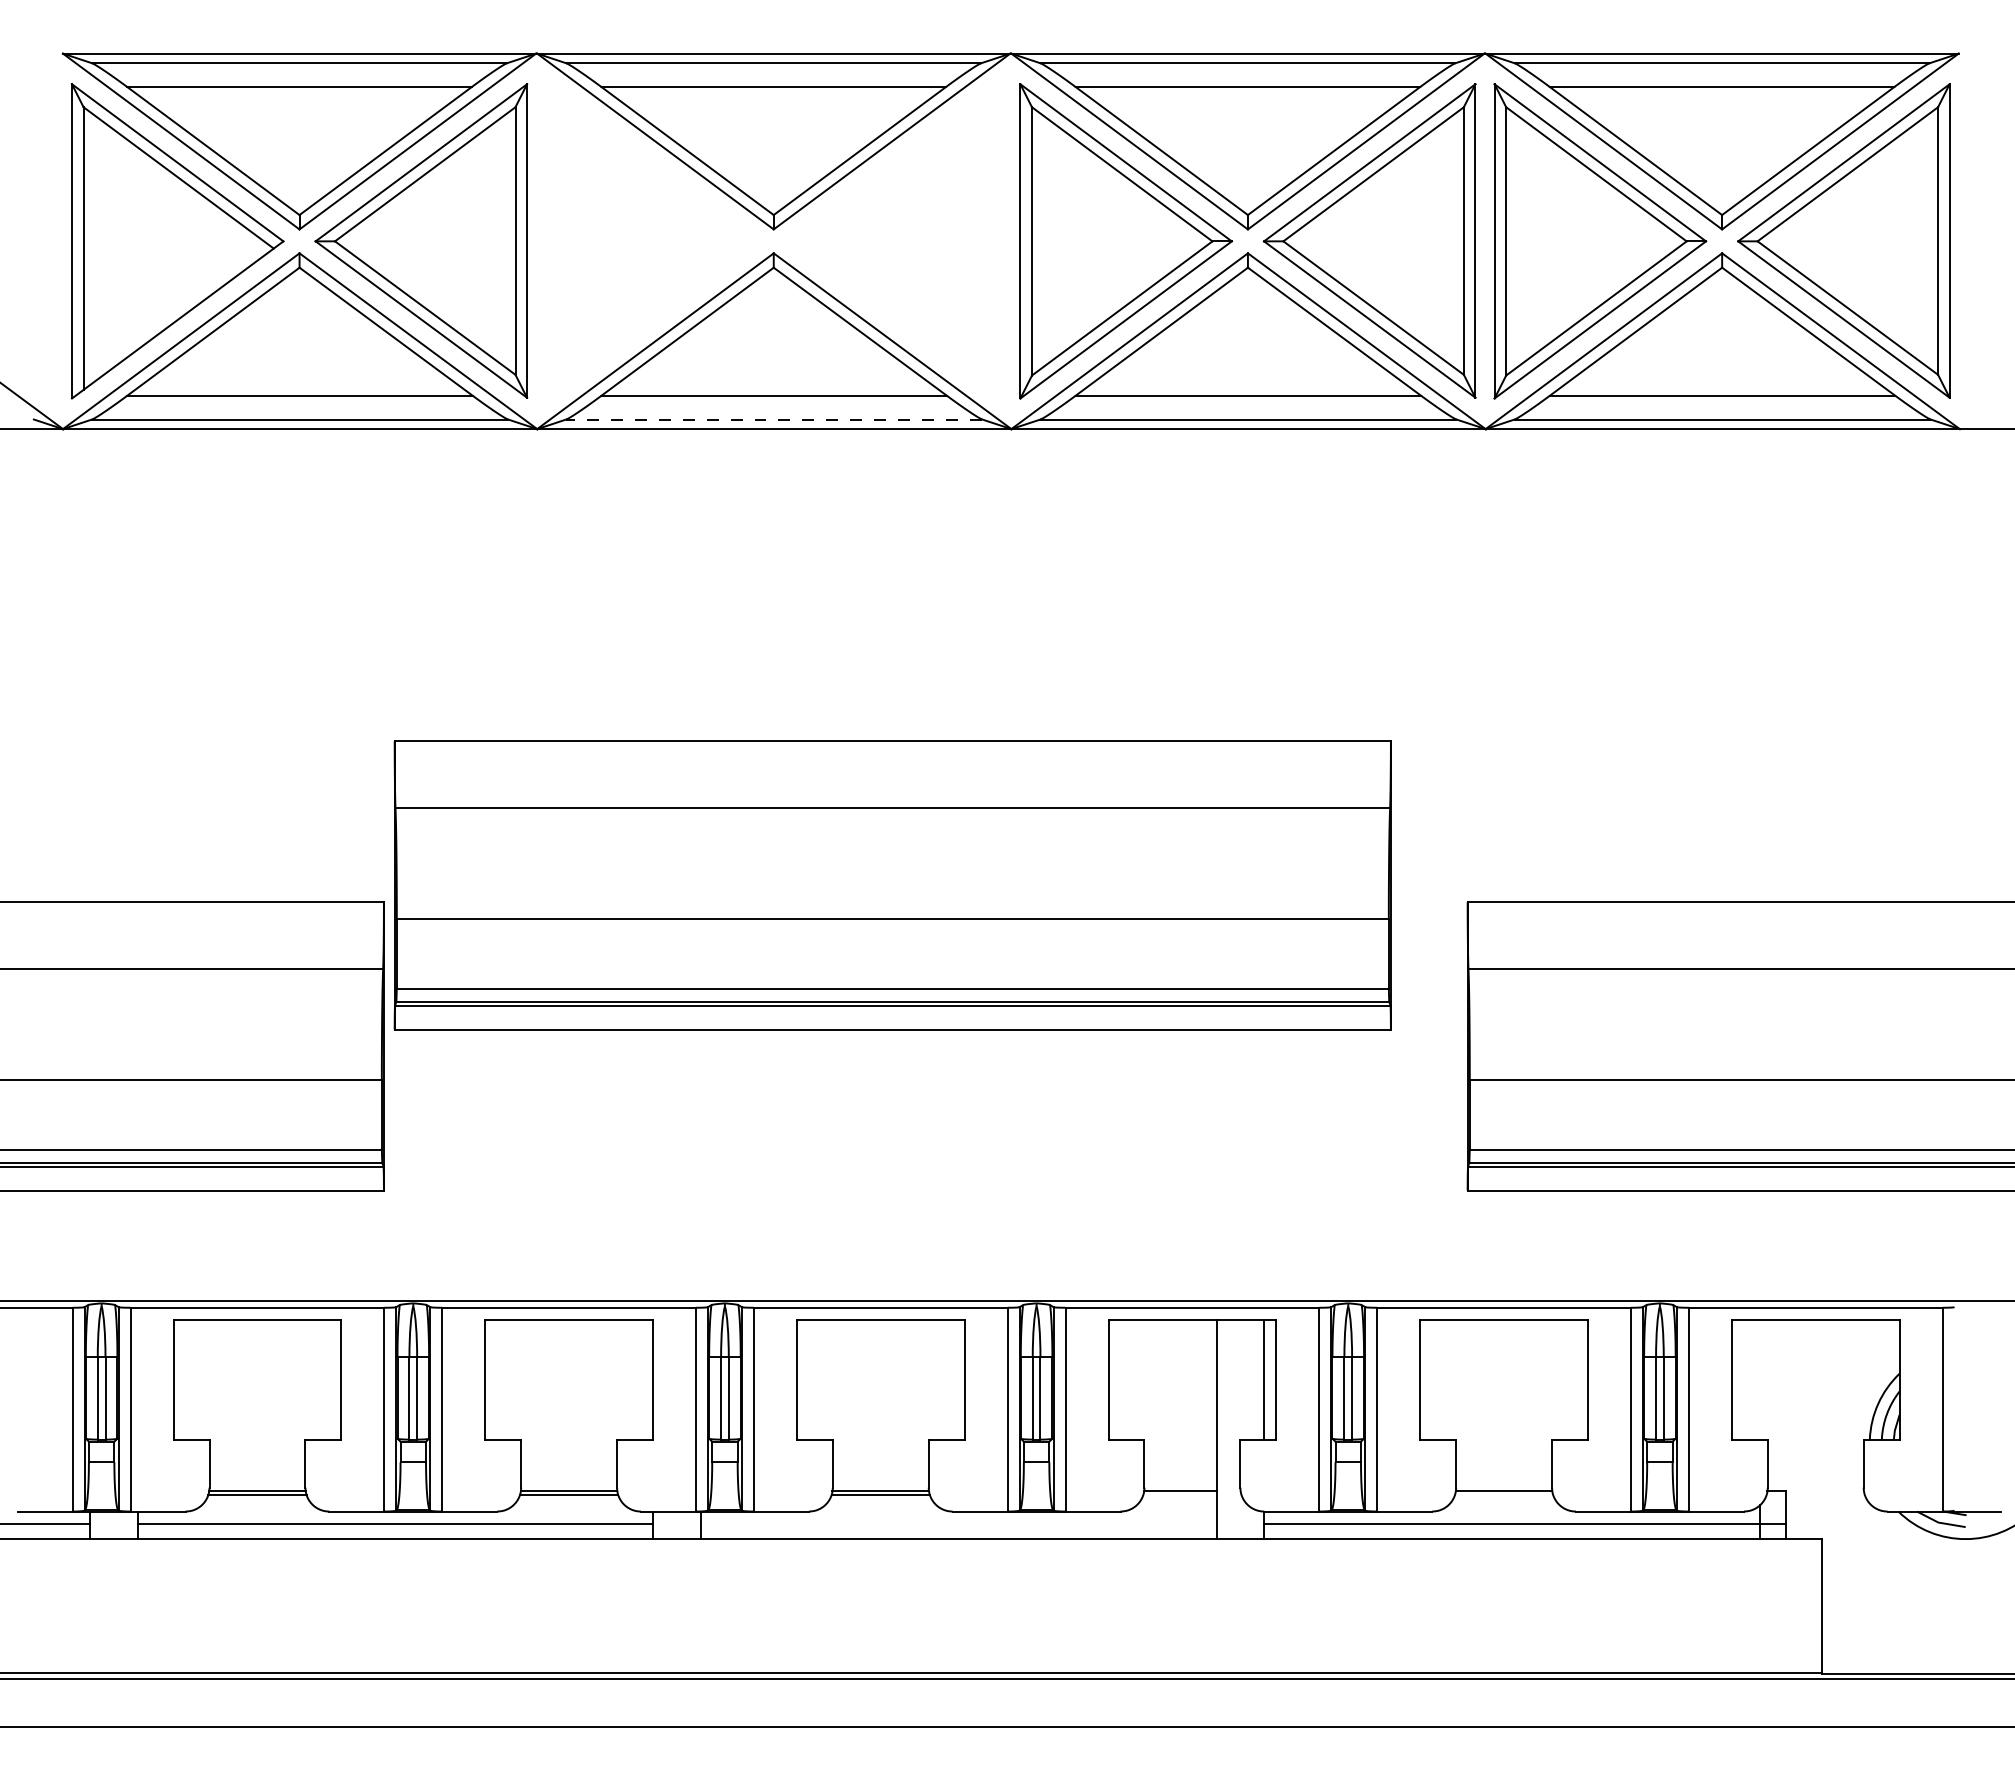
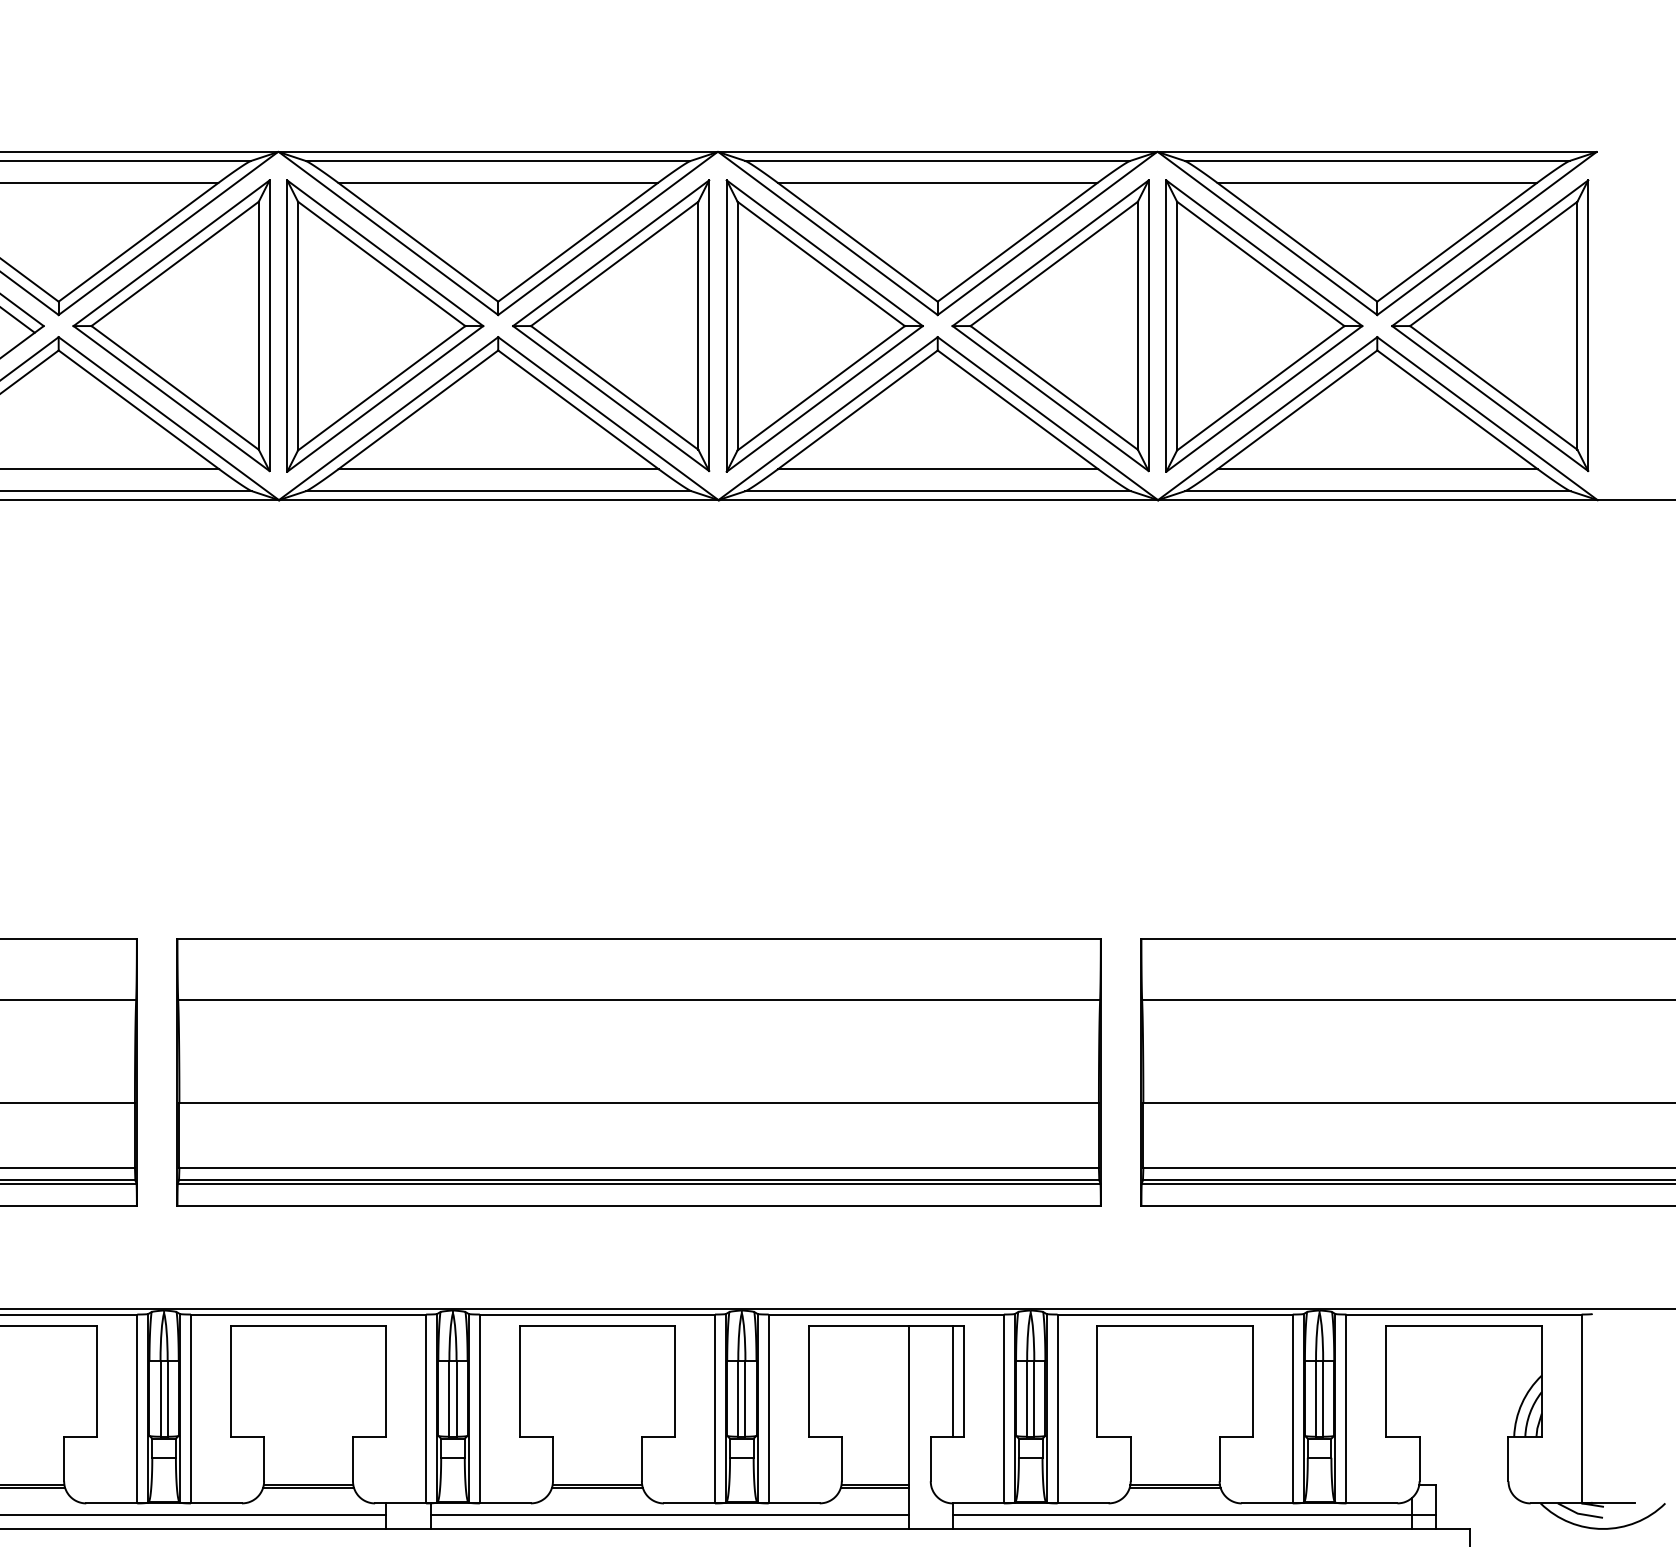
part: (895, 240) -> (611, 325), added
part: (651, 241) -> (384, 326), added
line: (774, 419) -> (498, 491), dashed -> solid
part: (892, 885) -> (638, 1072), moved
line: (1179, 1494) -> (874, 1487), added
line: (1503, 1494) -> (1174, 1487), added
line: (958, 1523) -> (669, 1514), added

